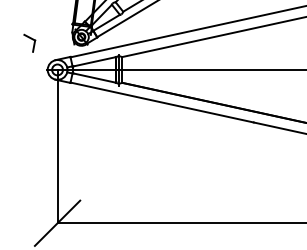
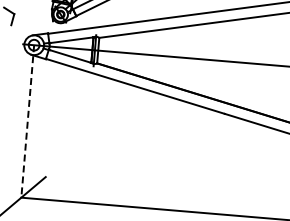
line: (57, 146) -> (27, 121), solid -> dashed

